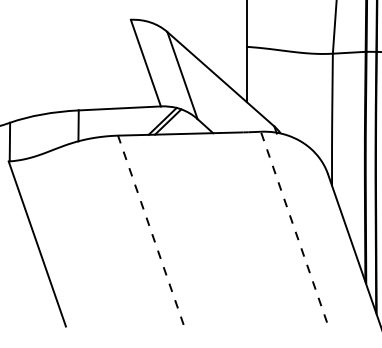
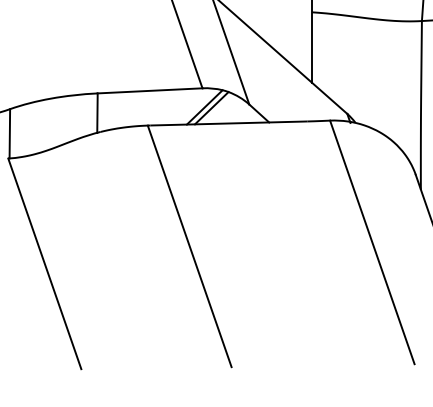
line: (293, 226) -> (371, 241), dashed -> solid
line: (150, 229) -> (189, 245), dashed -> solid

